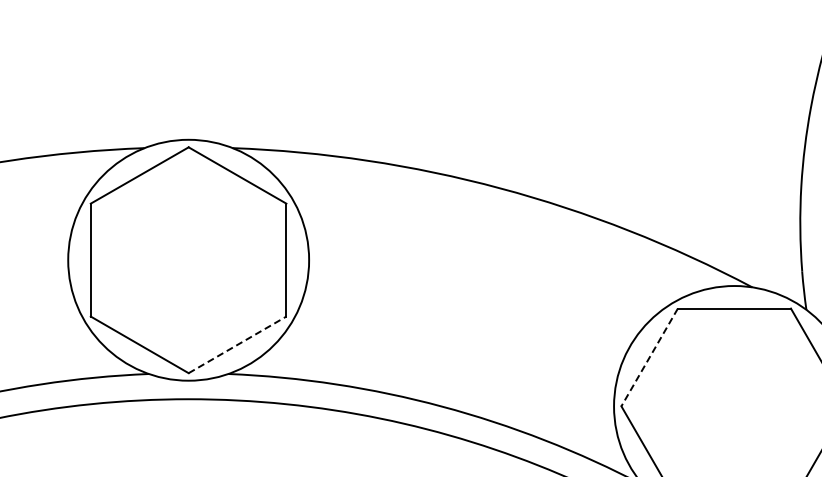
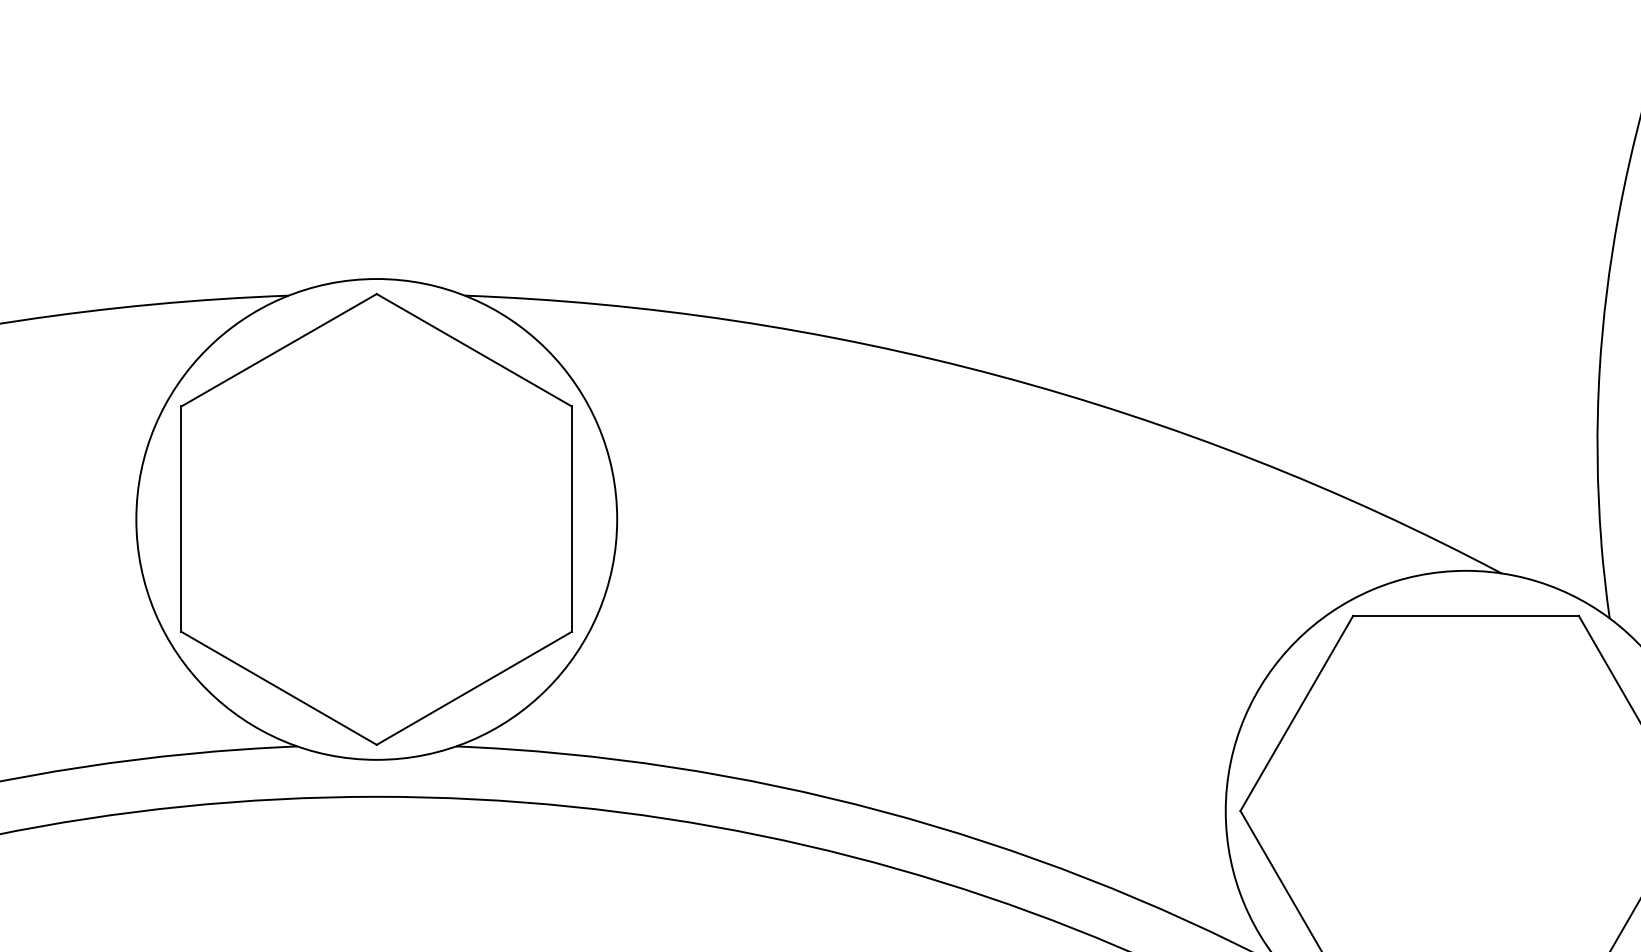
line: (237, 344) -> (474, 687), dashed -> solid
line: (649, 357) -> (1296, 713), dashed -> solid

